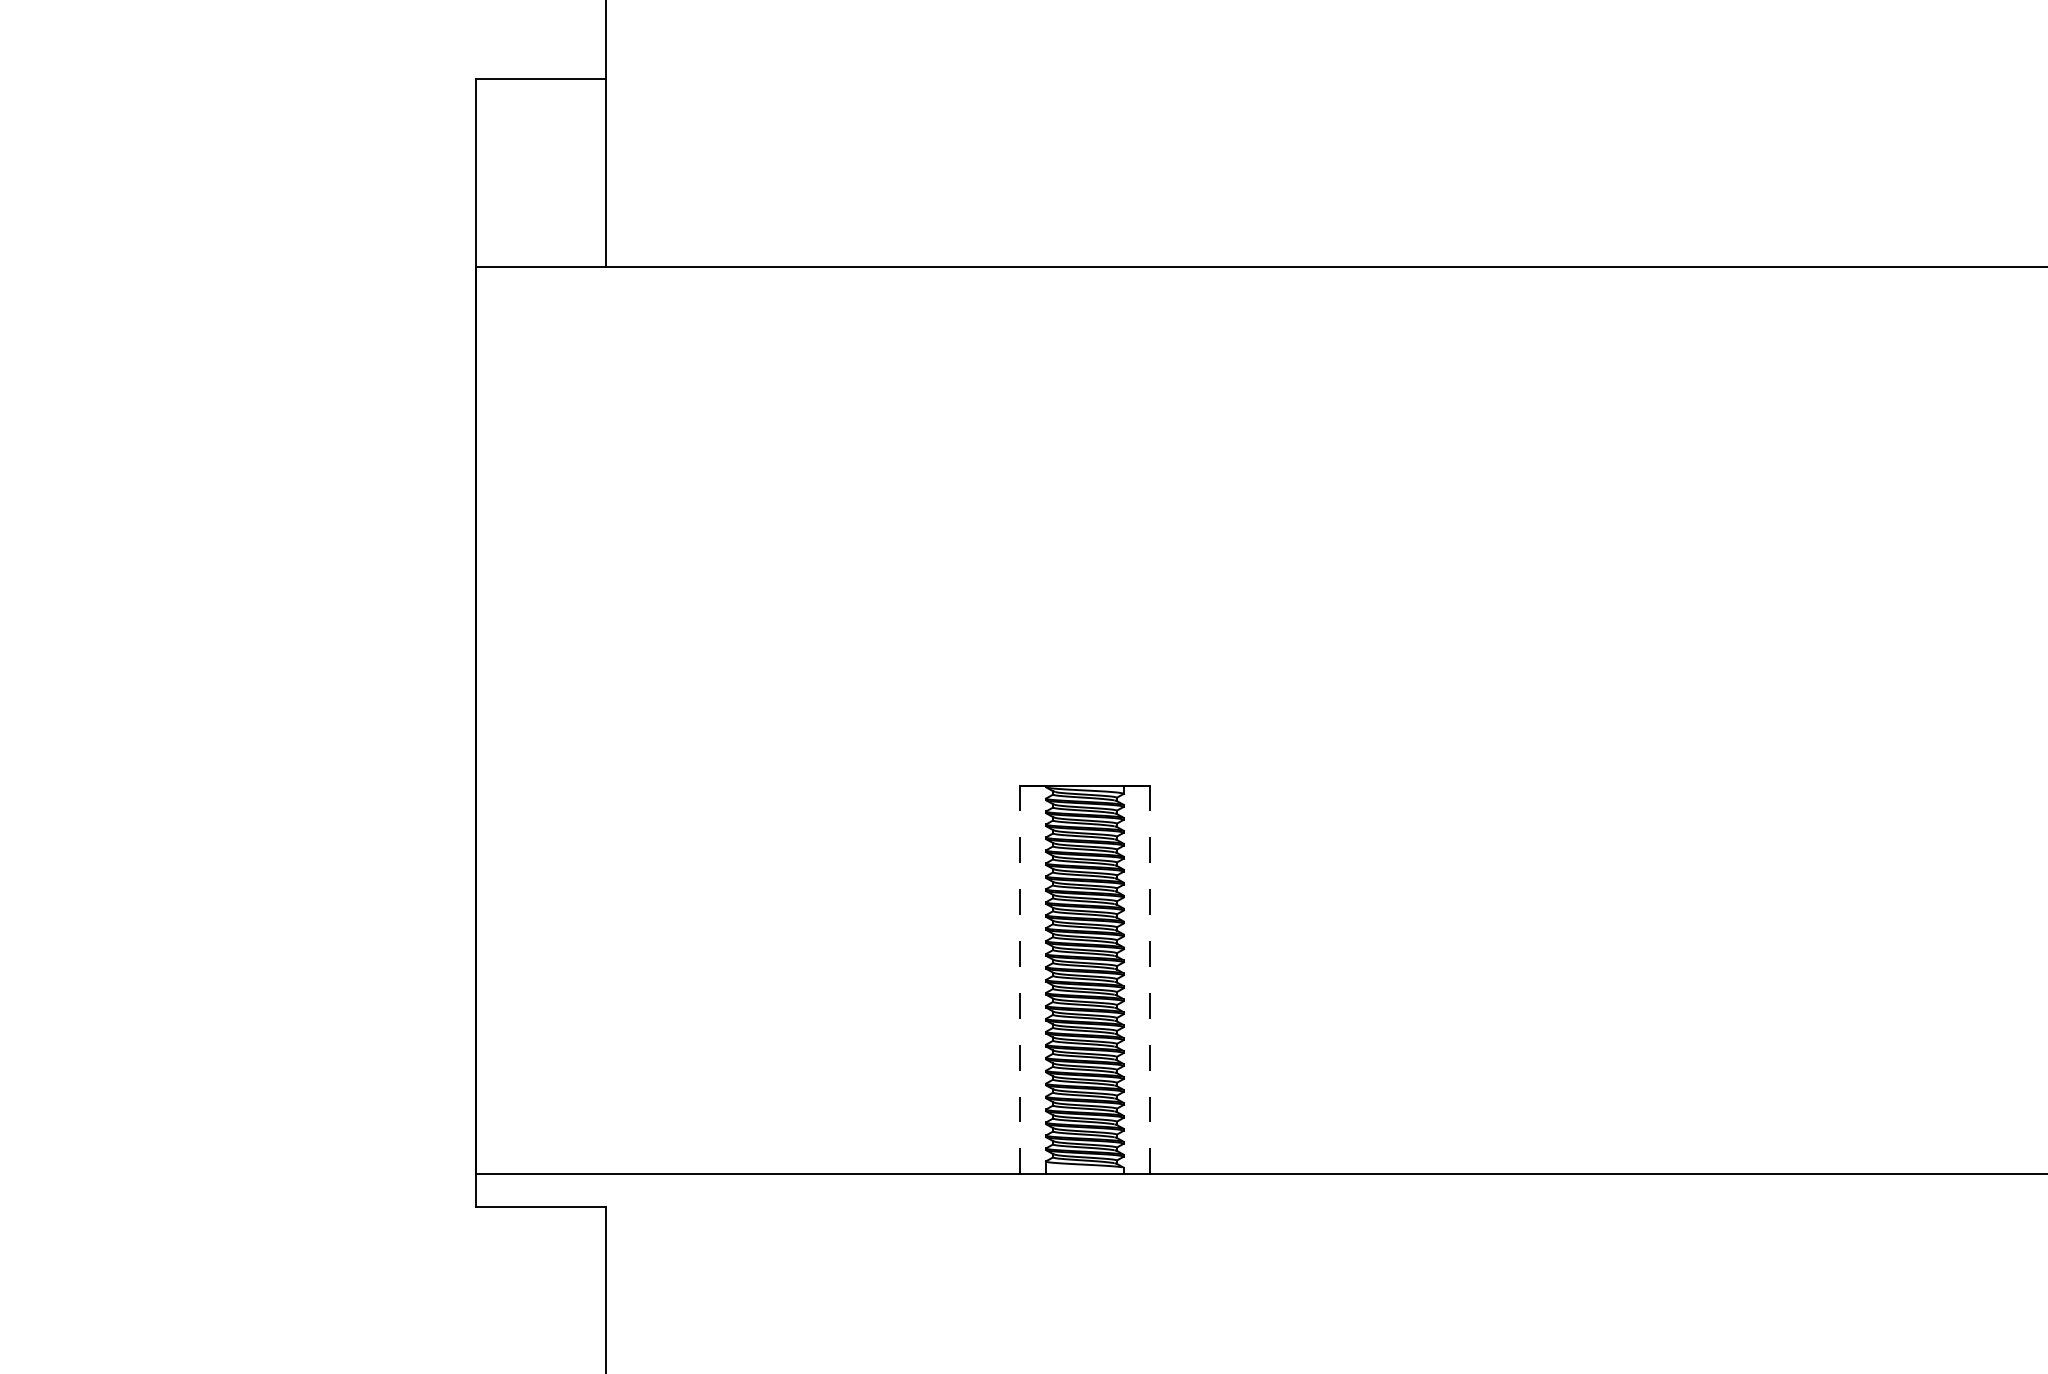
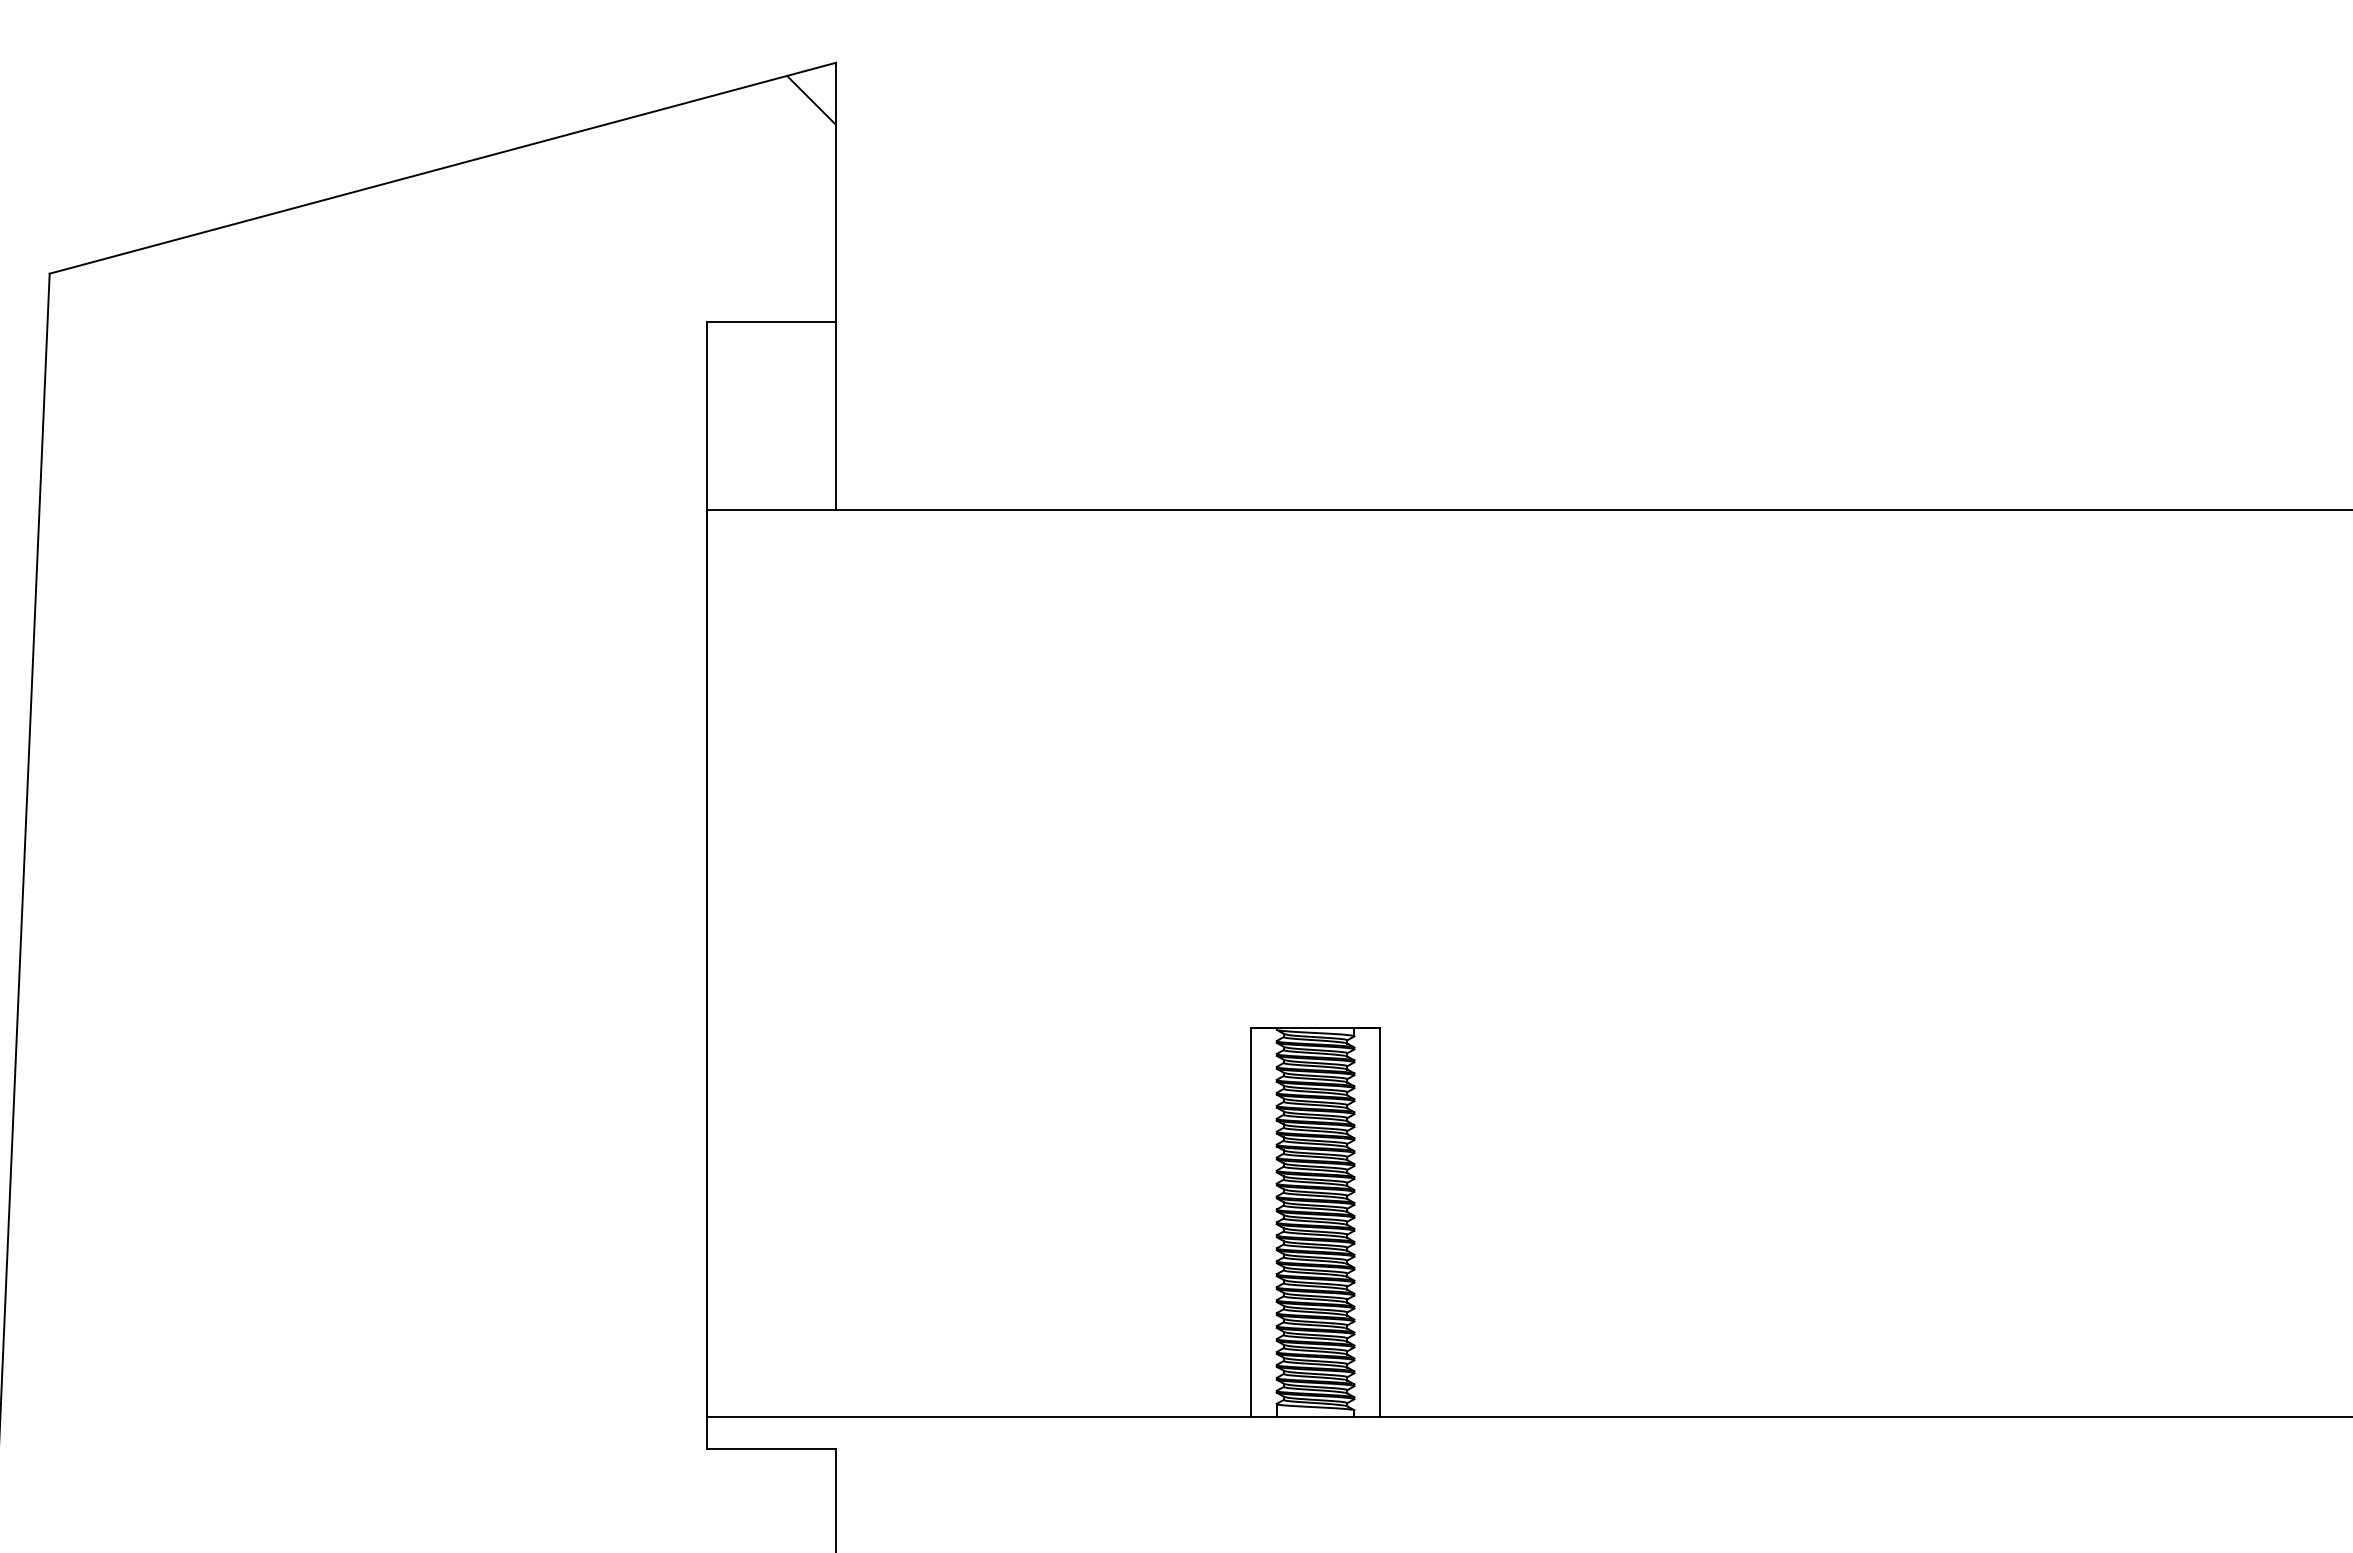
line: (1149, 978) -> (1380, 1221), dashed -> solid
line: (1019, 979) -> (1250, 1222), dashed -> solid

